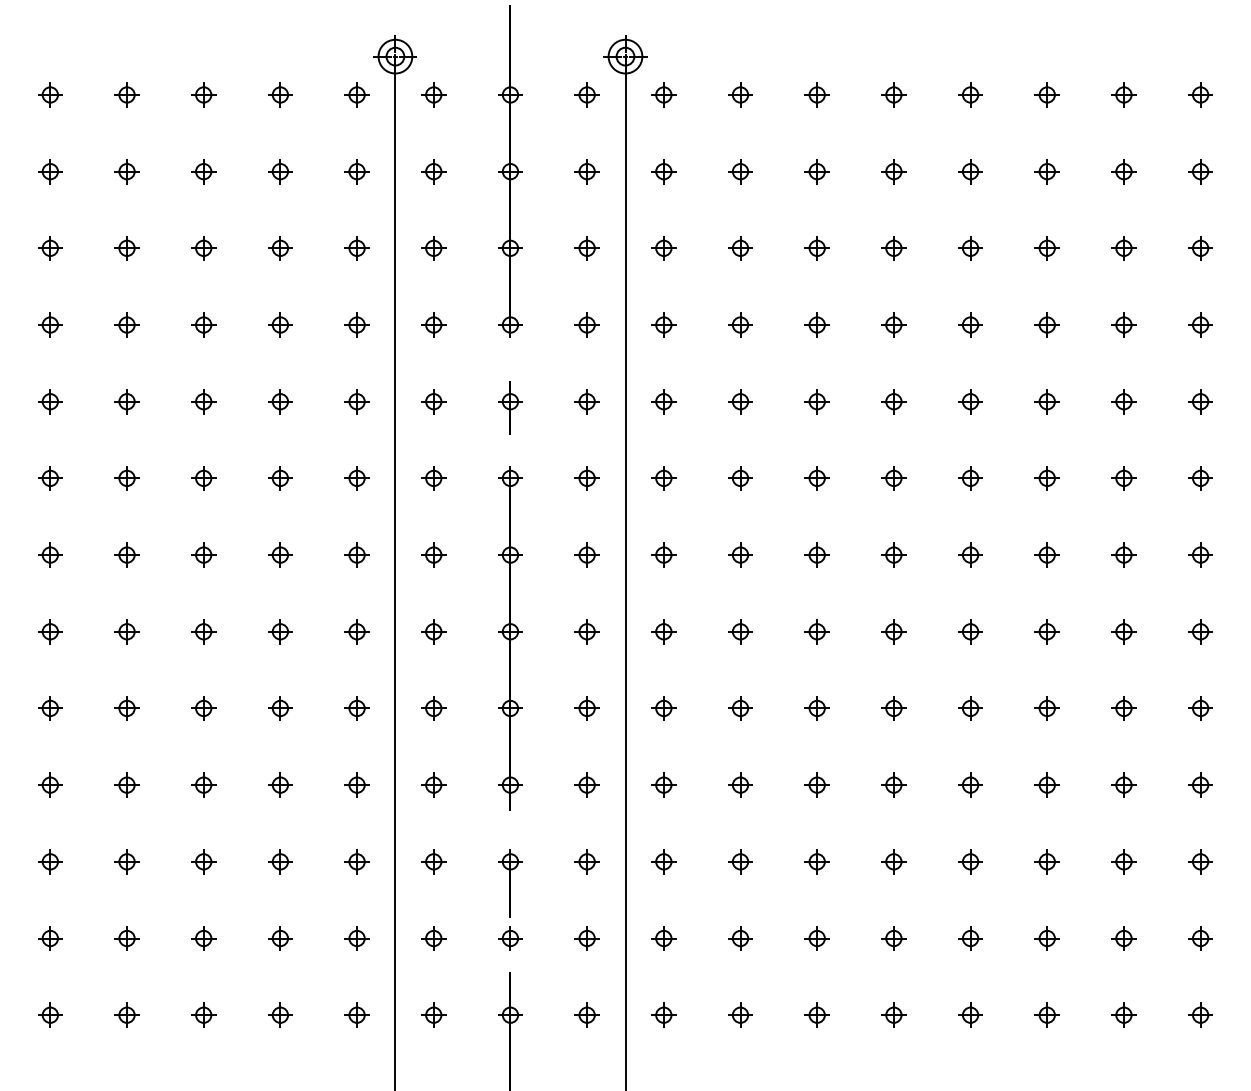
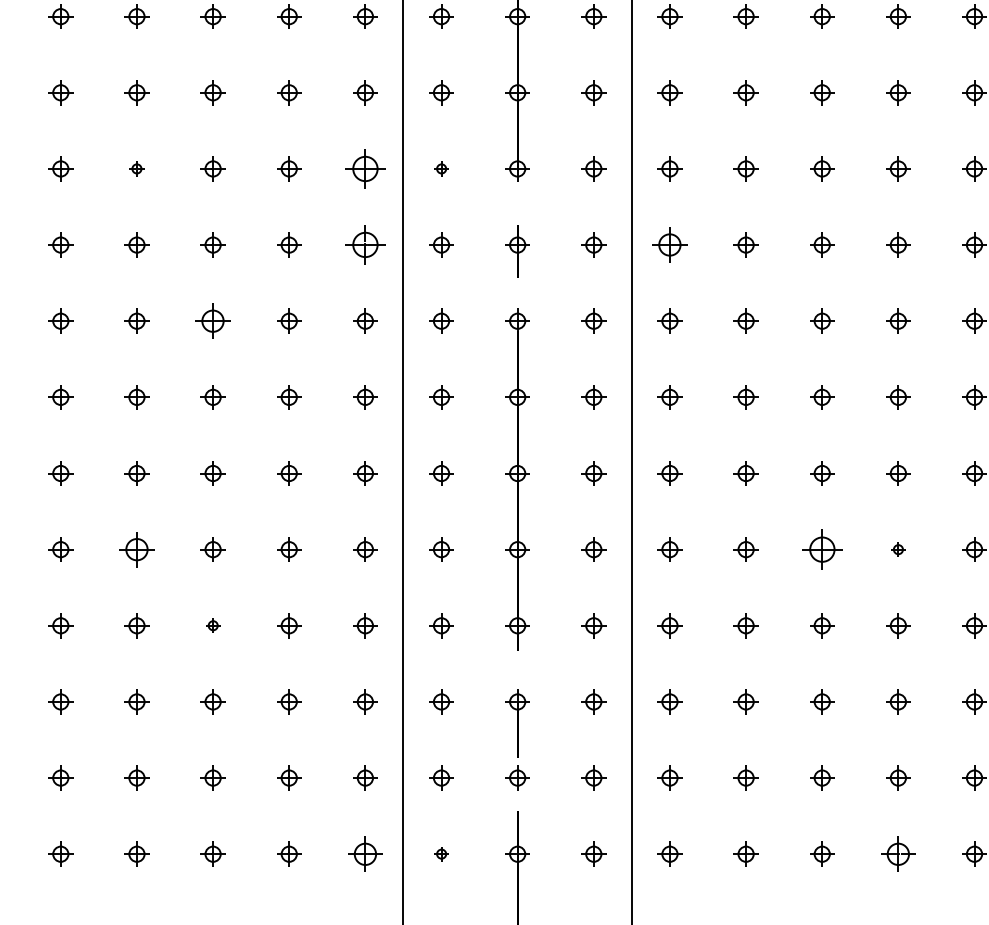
part: (126, 324) -> (136, 168), size x0.6
part: (356, 324) -> (364, 168), size x1.6
part: (433, 324) -> (441, 168), size x0.6
part: (356, 401) -> (364, 244), size x1.6
part: (663, 401) -> (669, 244), size x1.4
part: (203, 478) -> (212, 321), size x1.4
part: (126, 708) -> (136, 549), size x1.4
part: (816, 708) -> (821, 549), size x1.6
part: (893, 708) -> (897, 549), size x0.6
part: (203, 784) -> (212, 625), size x0.6
part: (356, 1014) -> (364, 853), size x1.4
part: (433, 1014) -> (441, 853), size x0.6
part: (893, 1014) -> (897, 853), size x1.4

